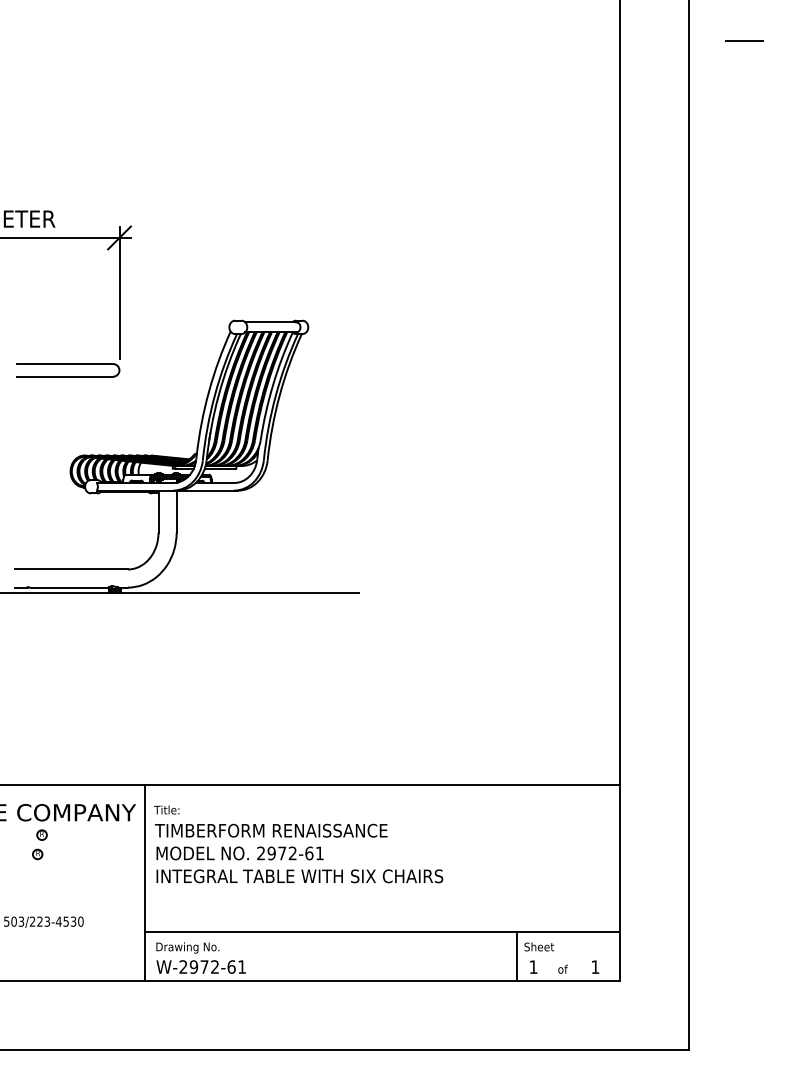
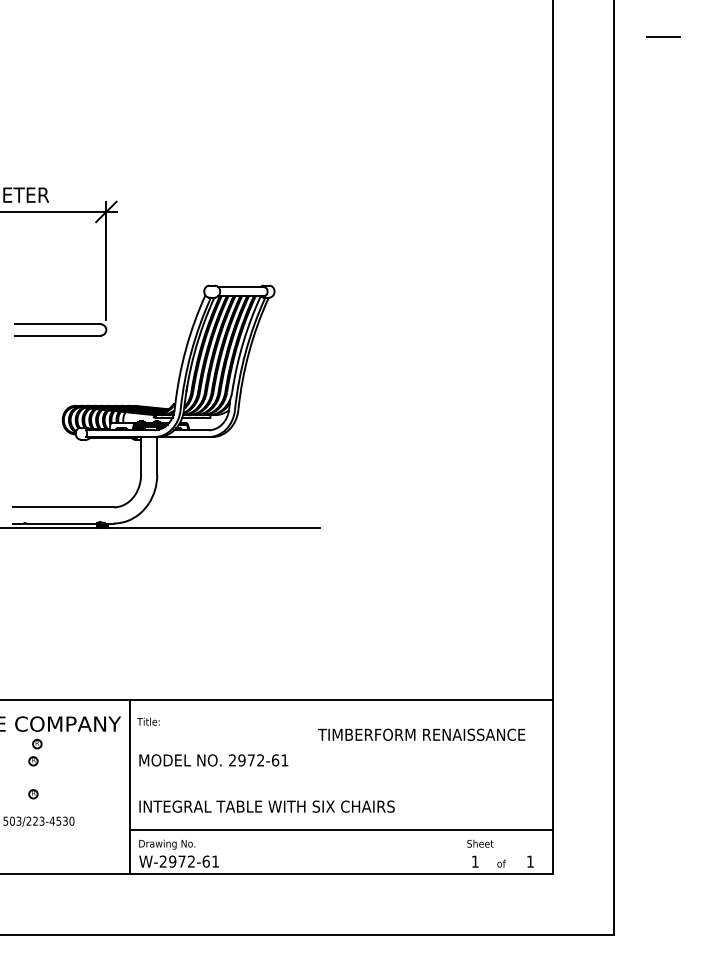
text: (271, 830) -> (421, 734), moved
text: (299, 876) -> (266, 806), moved
part: (37, 891) -> (33, 794), added
line: (517, 956) -> (460, 852), removed

